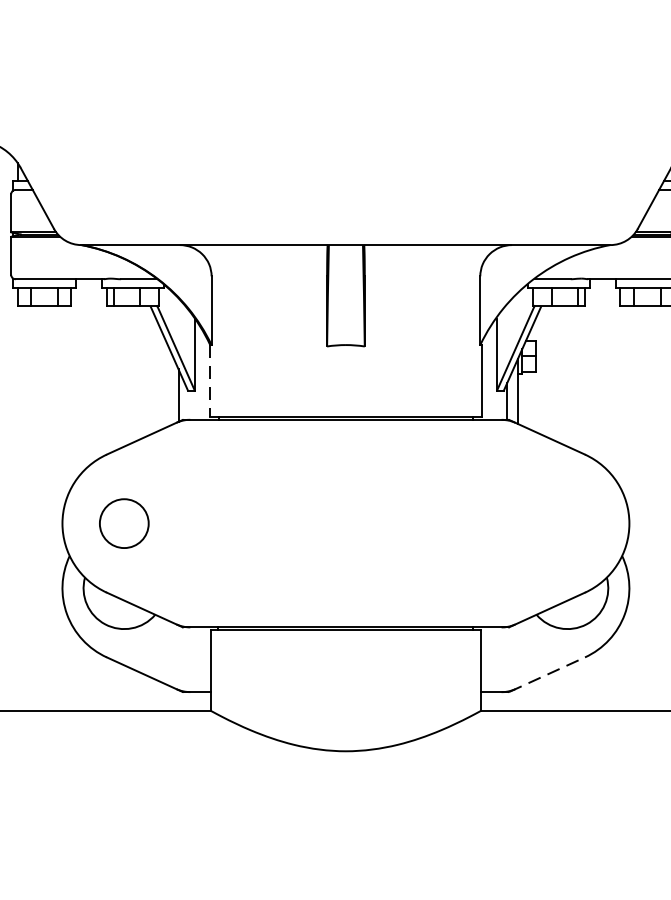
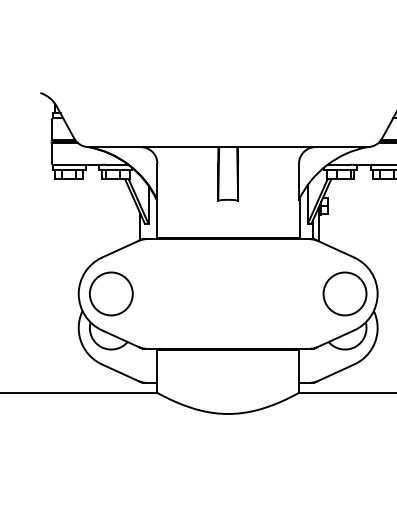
line: (209, 382) -> (156, 219), dashed -> solid
circle: (122, 522) -> (110, 293), size x1.67
circle: (566, 522) -> (344, 293), added
line: (547, 674) -> (334, 373), dashed -> solid

